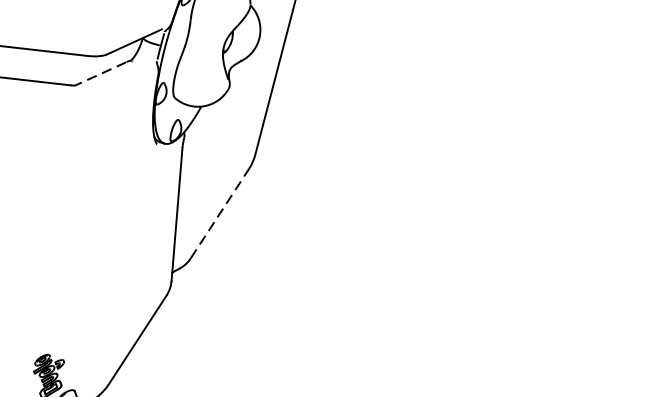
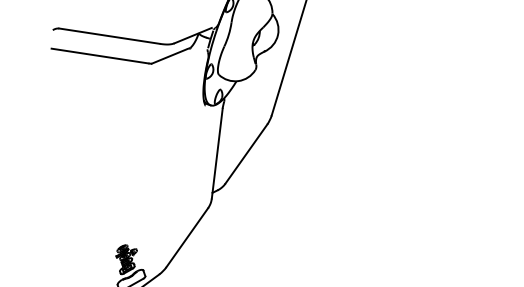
line: (101, 73) -> (169, 56), dashed -> solid
line: (220, 212) -> (246, 153), dashed -> solid

